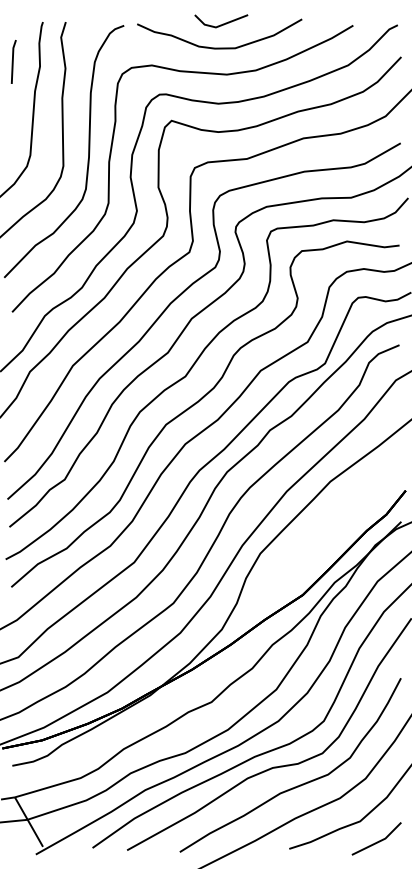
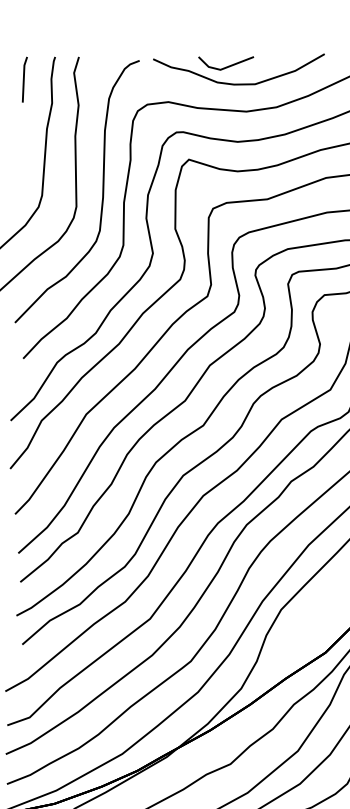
line: (223, 23) -> (228, 65), moved
line: (13, 61) -> (24, 79), moved

